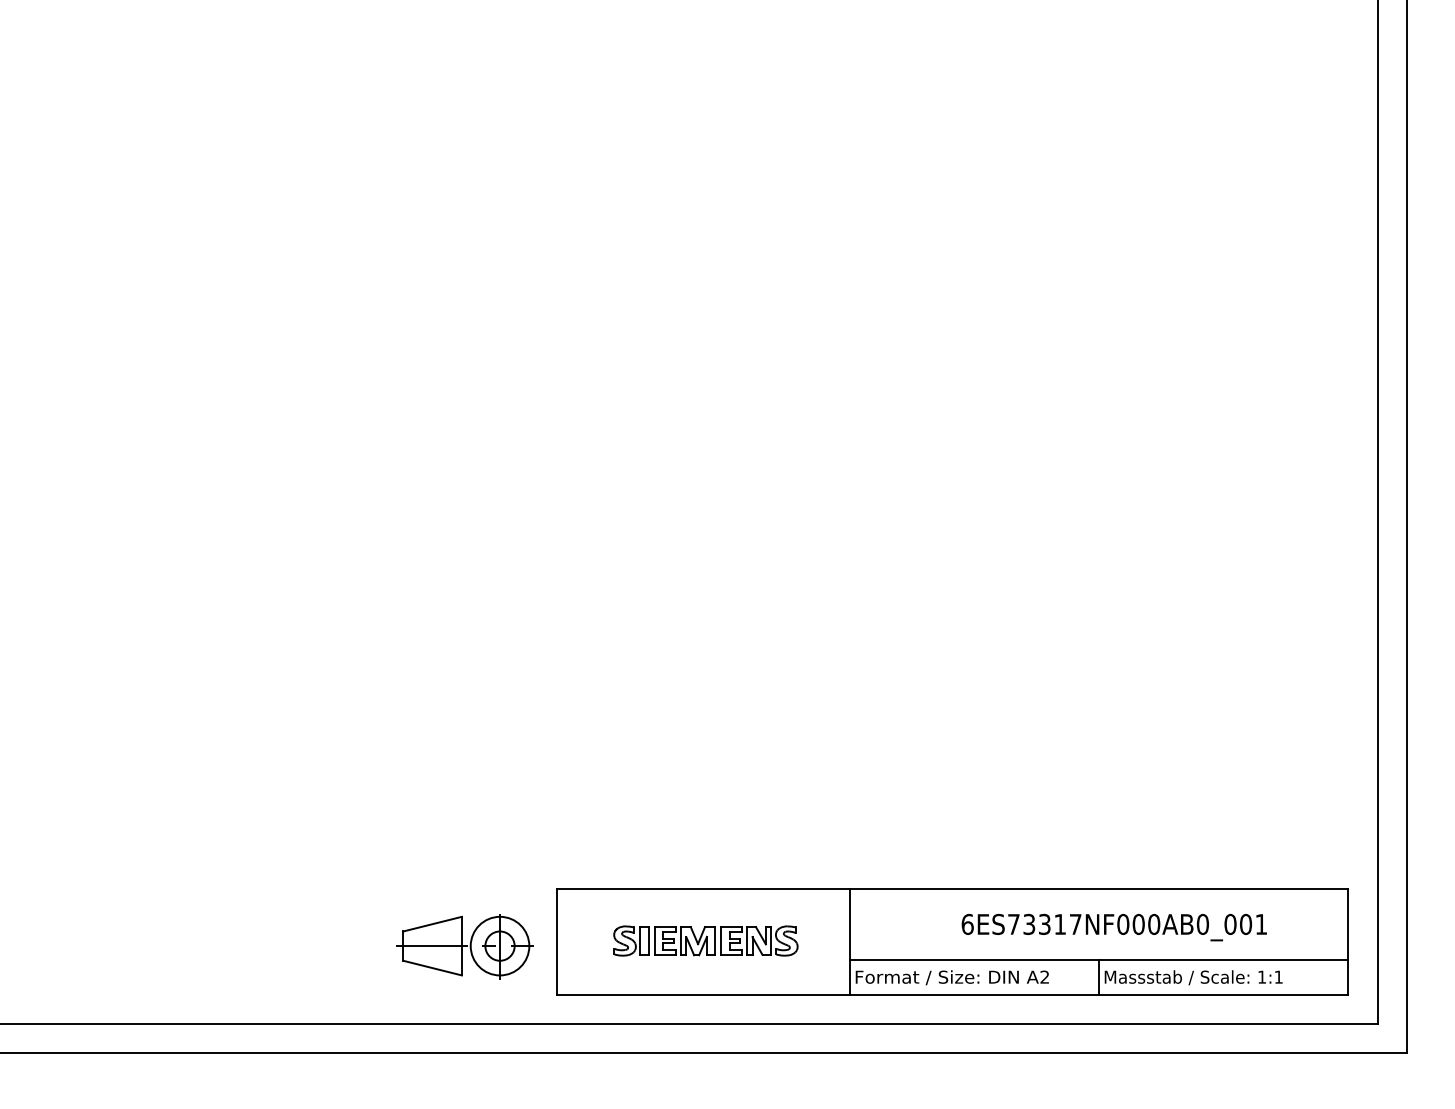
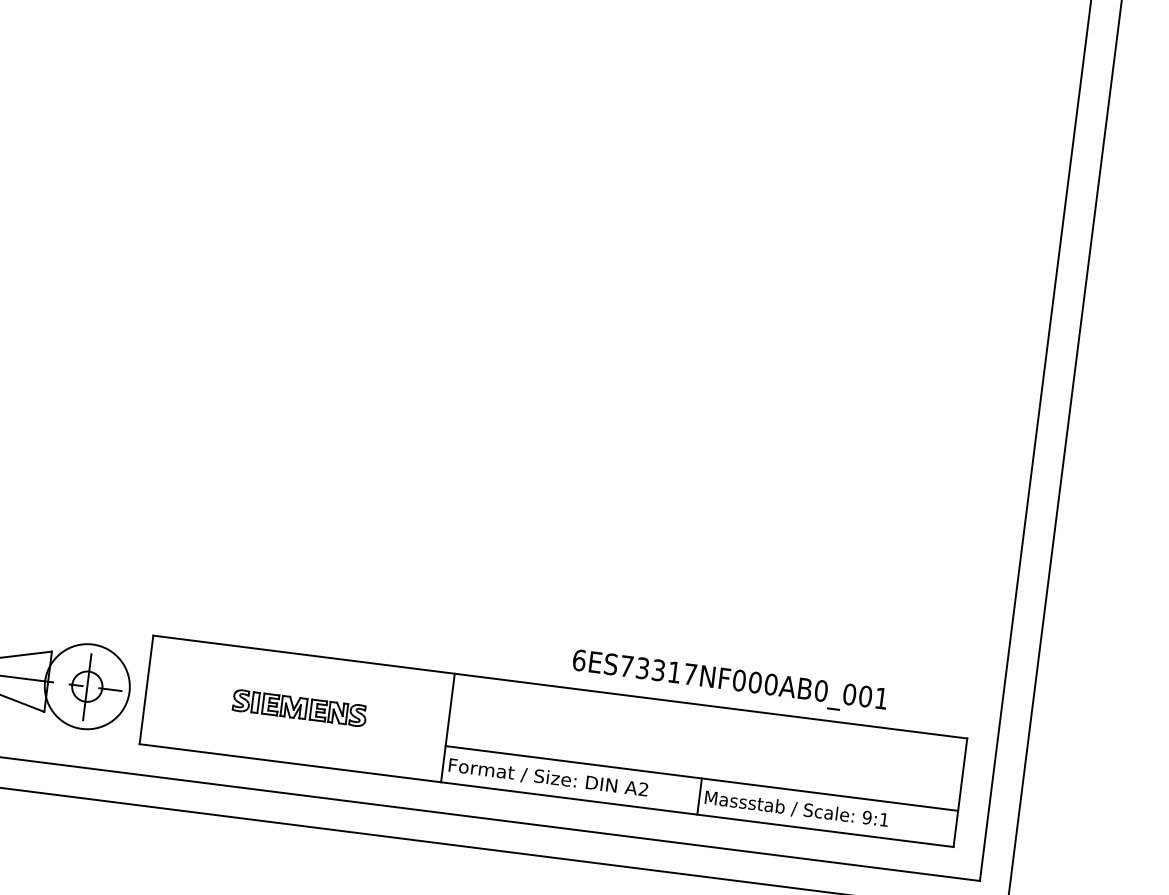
text: (1113, 927) -> (728, 682), moved
part: (705, 940) -> (299, 707), size x0.7
circle: (499, 945) -> (86, 685), size x1.4
text: (1261, 976) -> (866, 816), 1:1 -> 9:1

